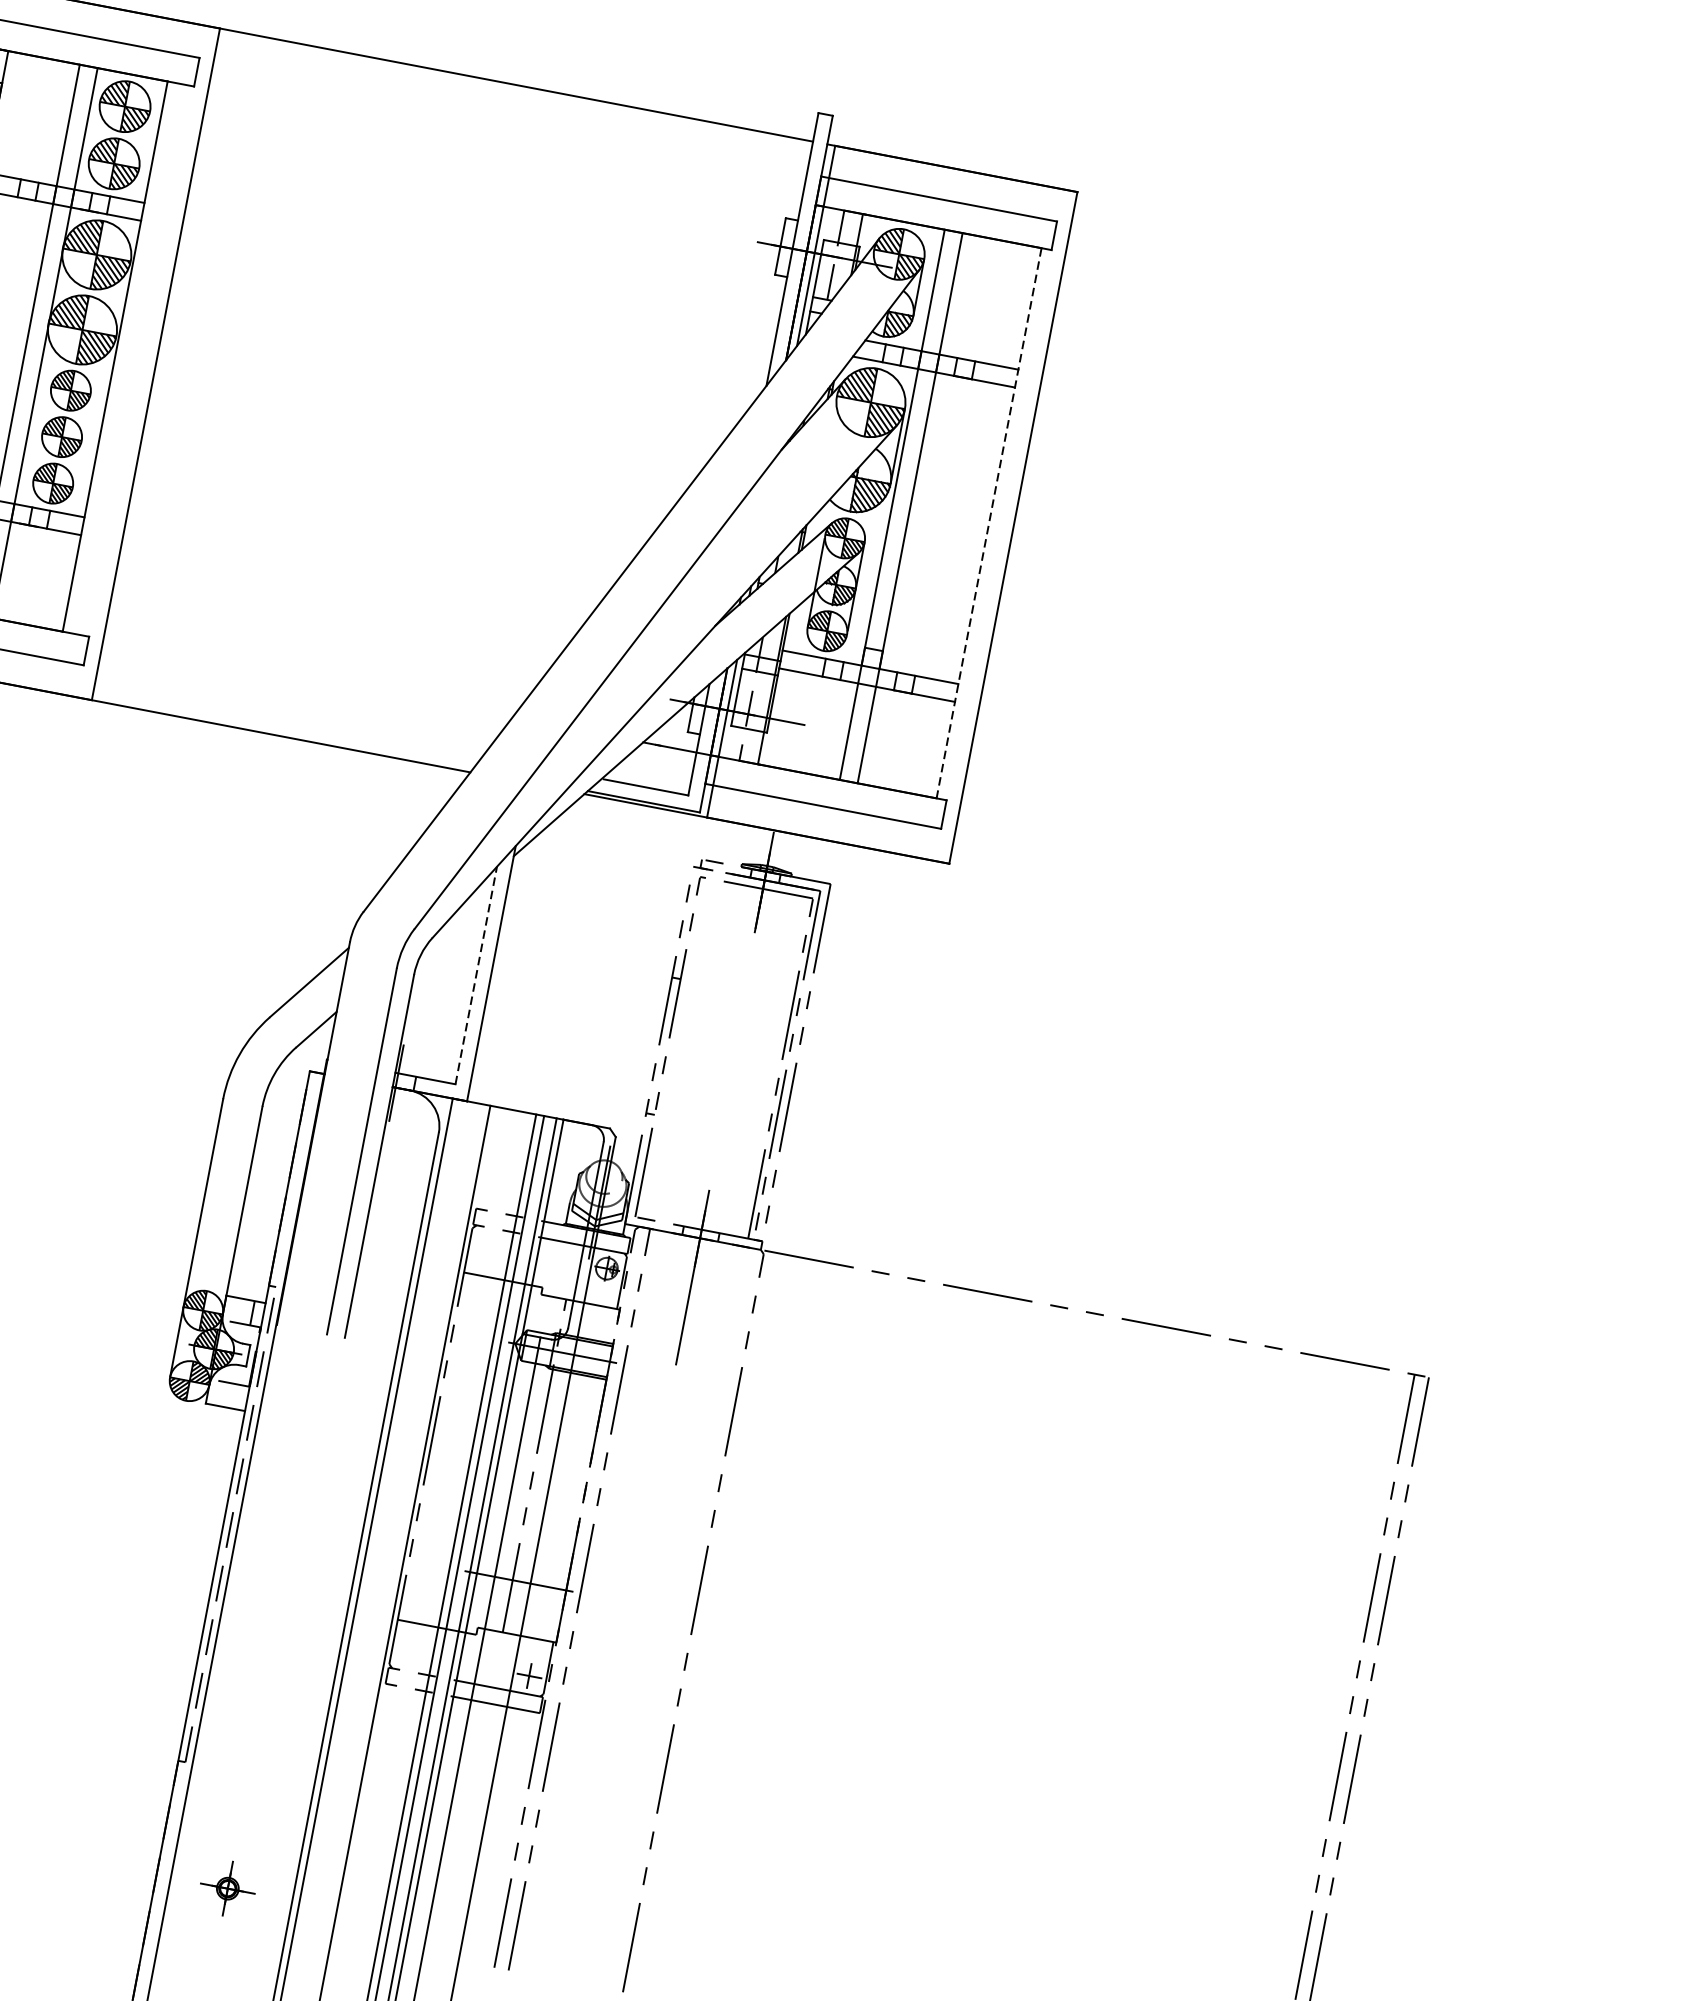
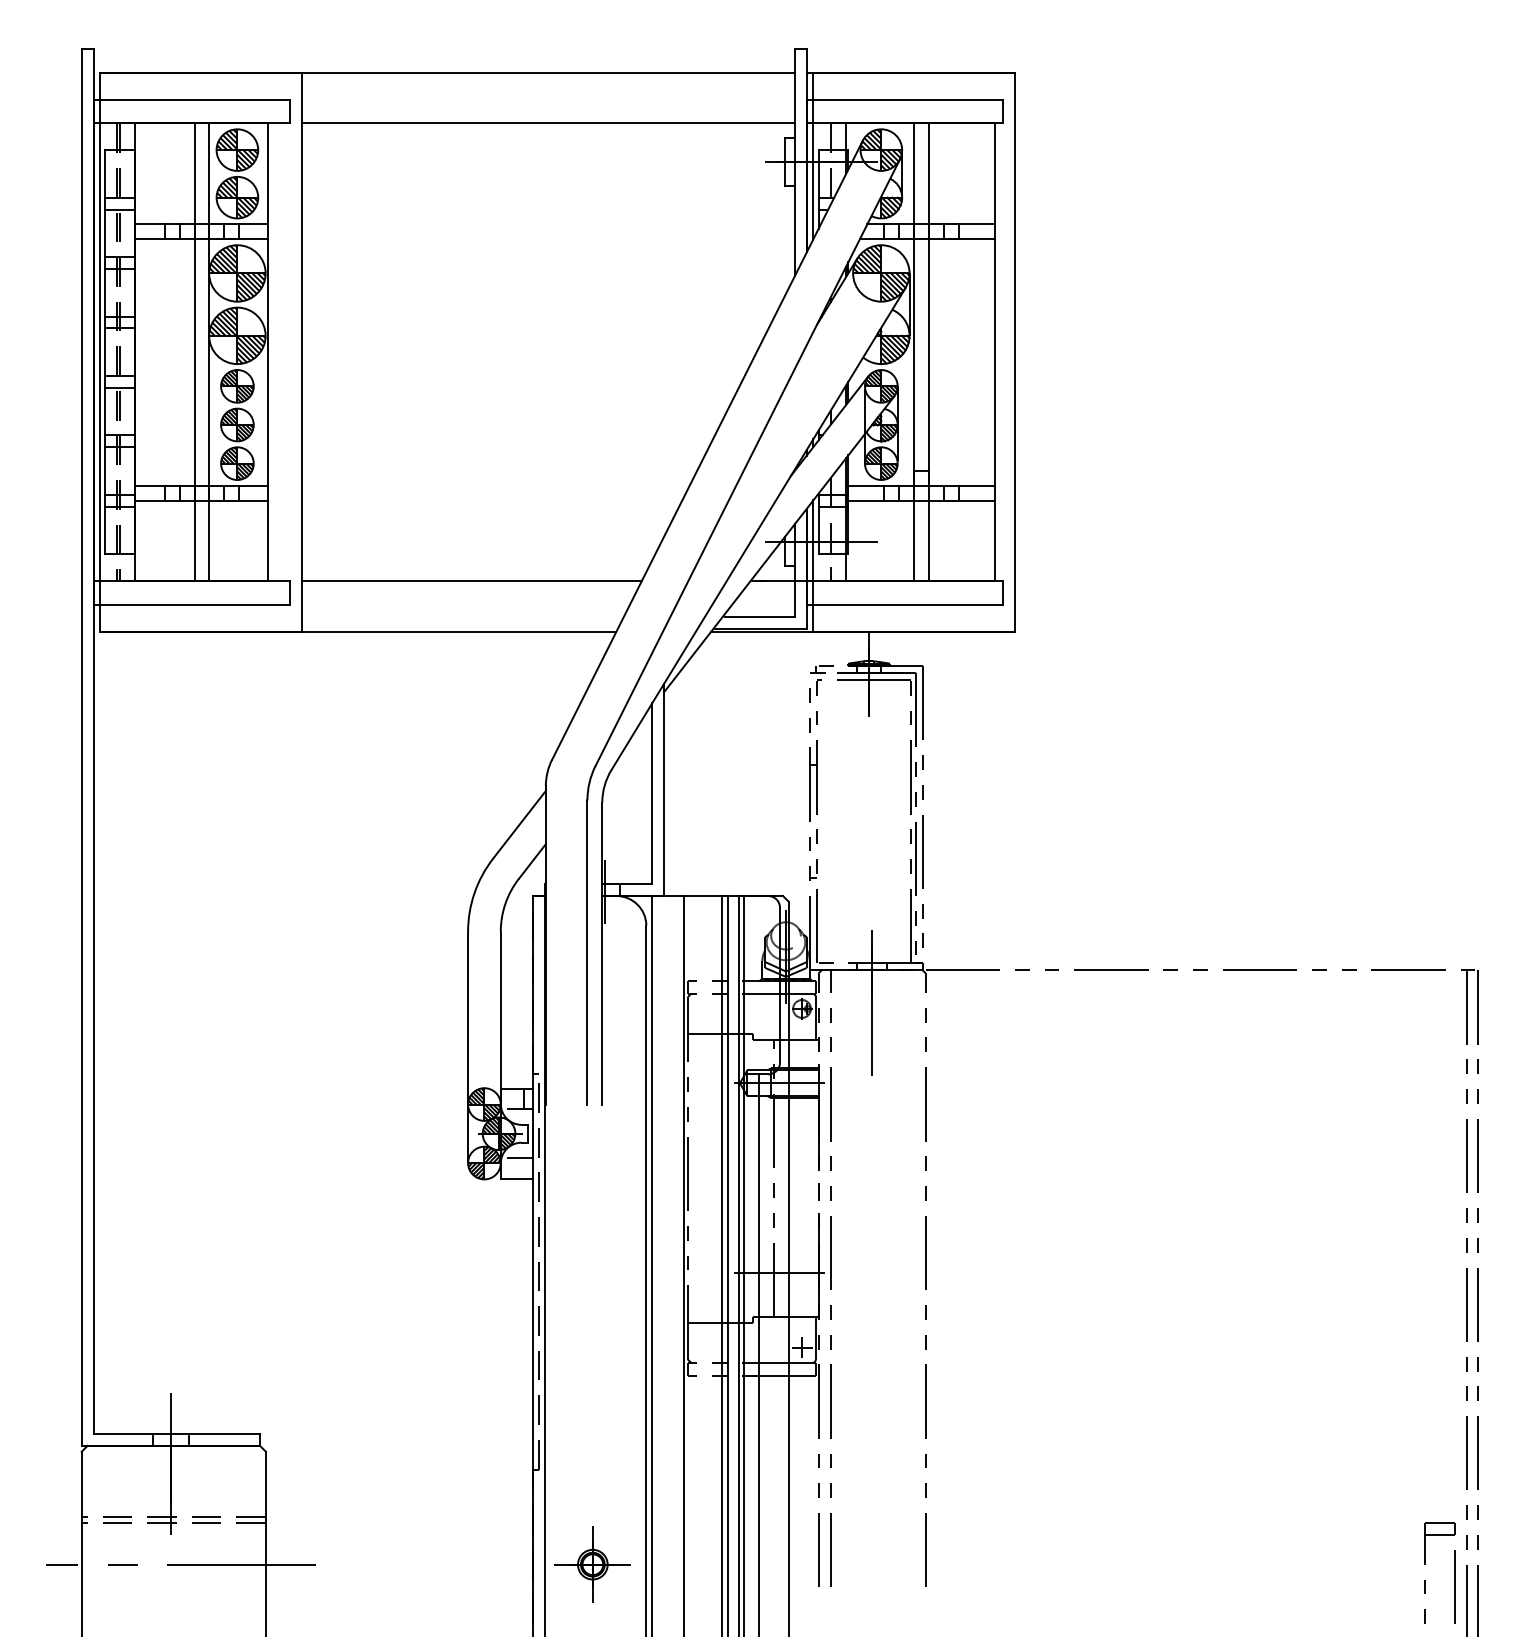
line: (503, 145) -> (547, 123), added
line: (988, 523) -> (994, 352), dashed -> solid
line: (307, 678) -> (471, 581), added
line: (476, 975) -> (652, 793), dashed -> solid
part: (227, 1888) -> (592, 1564), size x1.67

